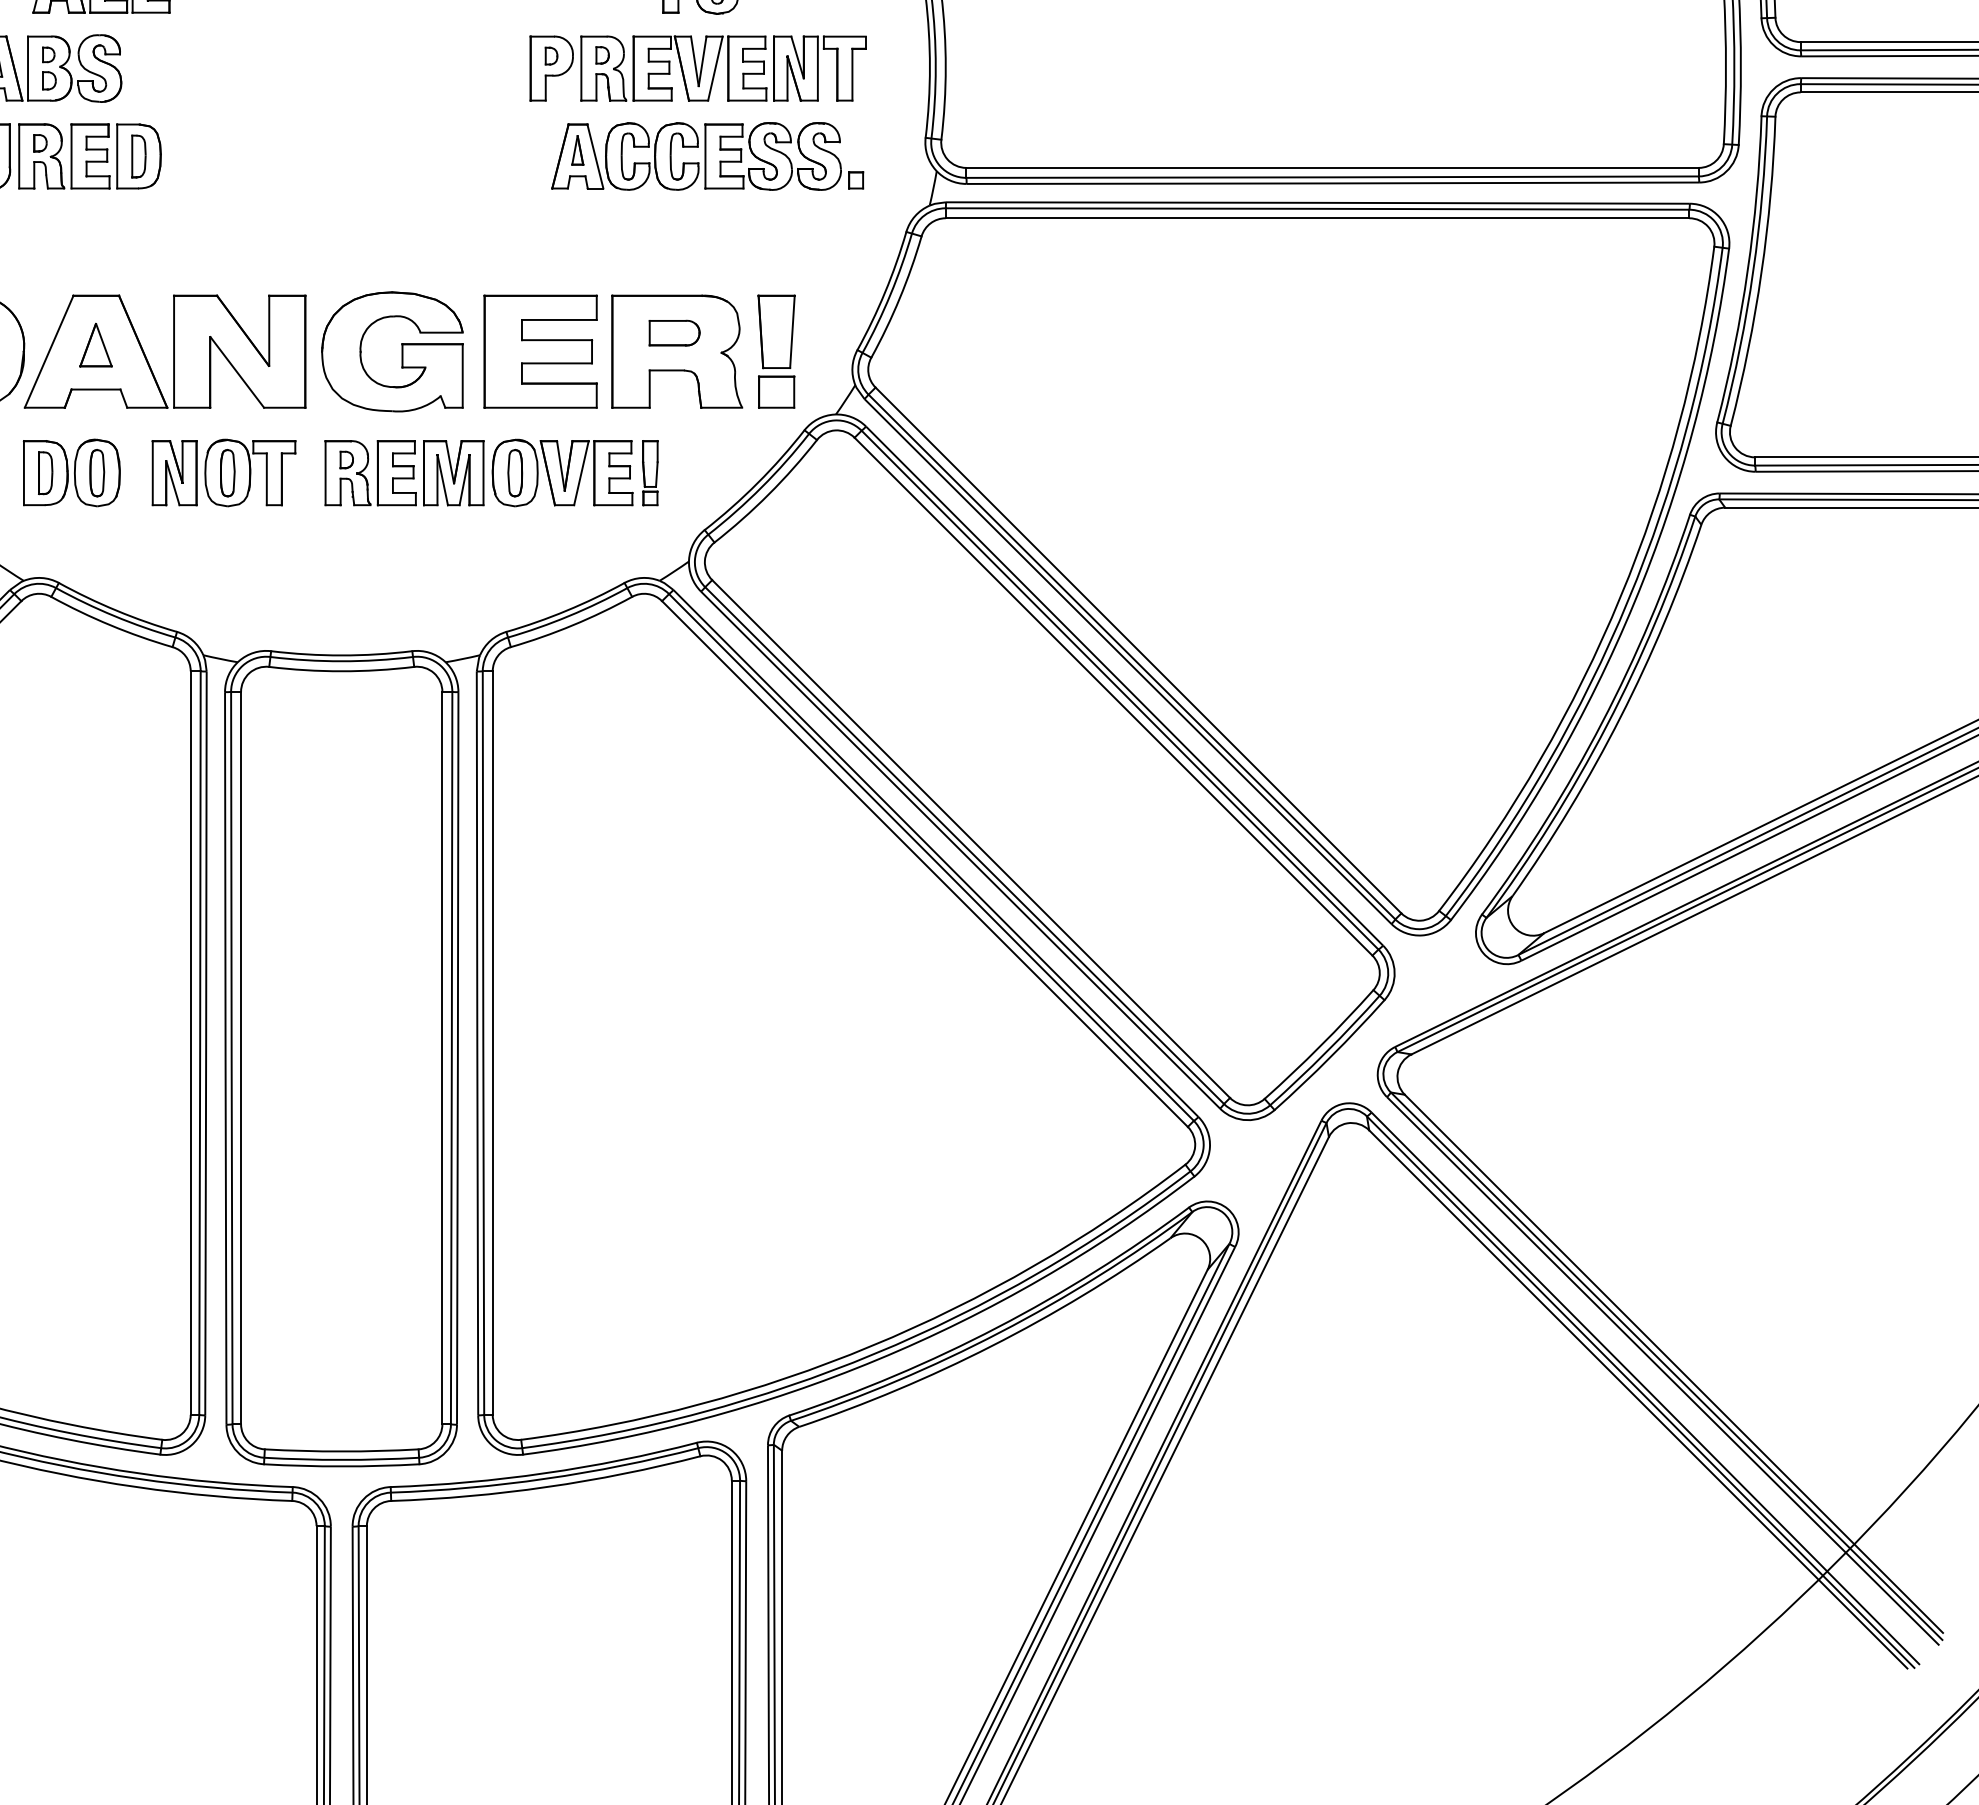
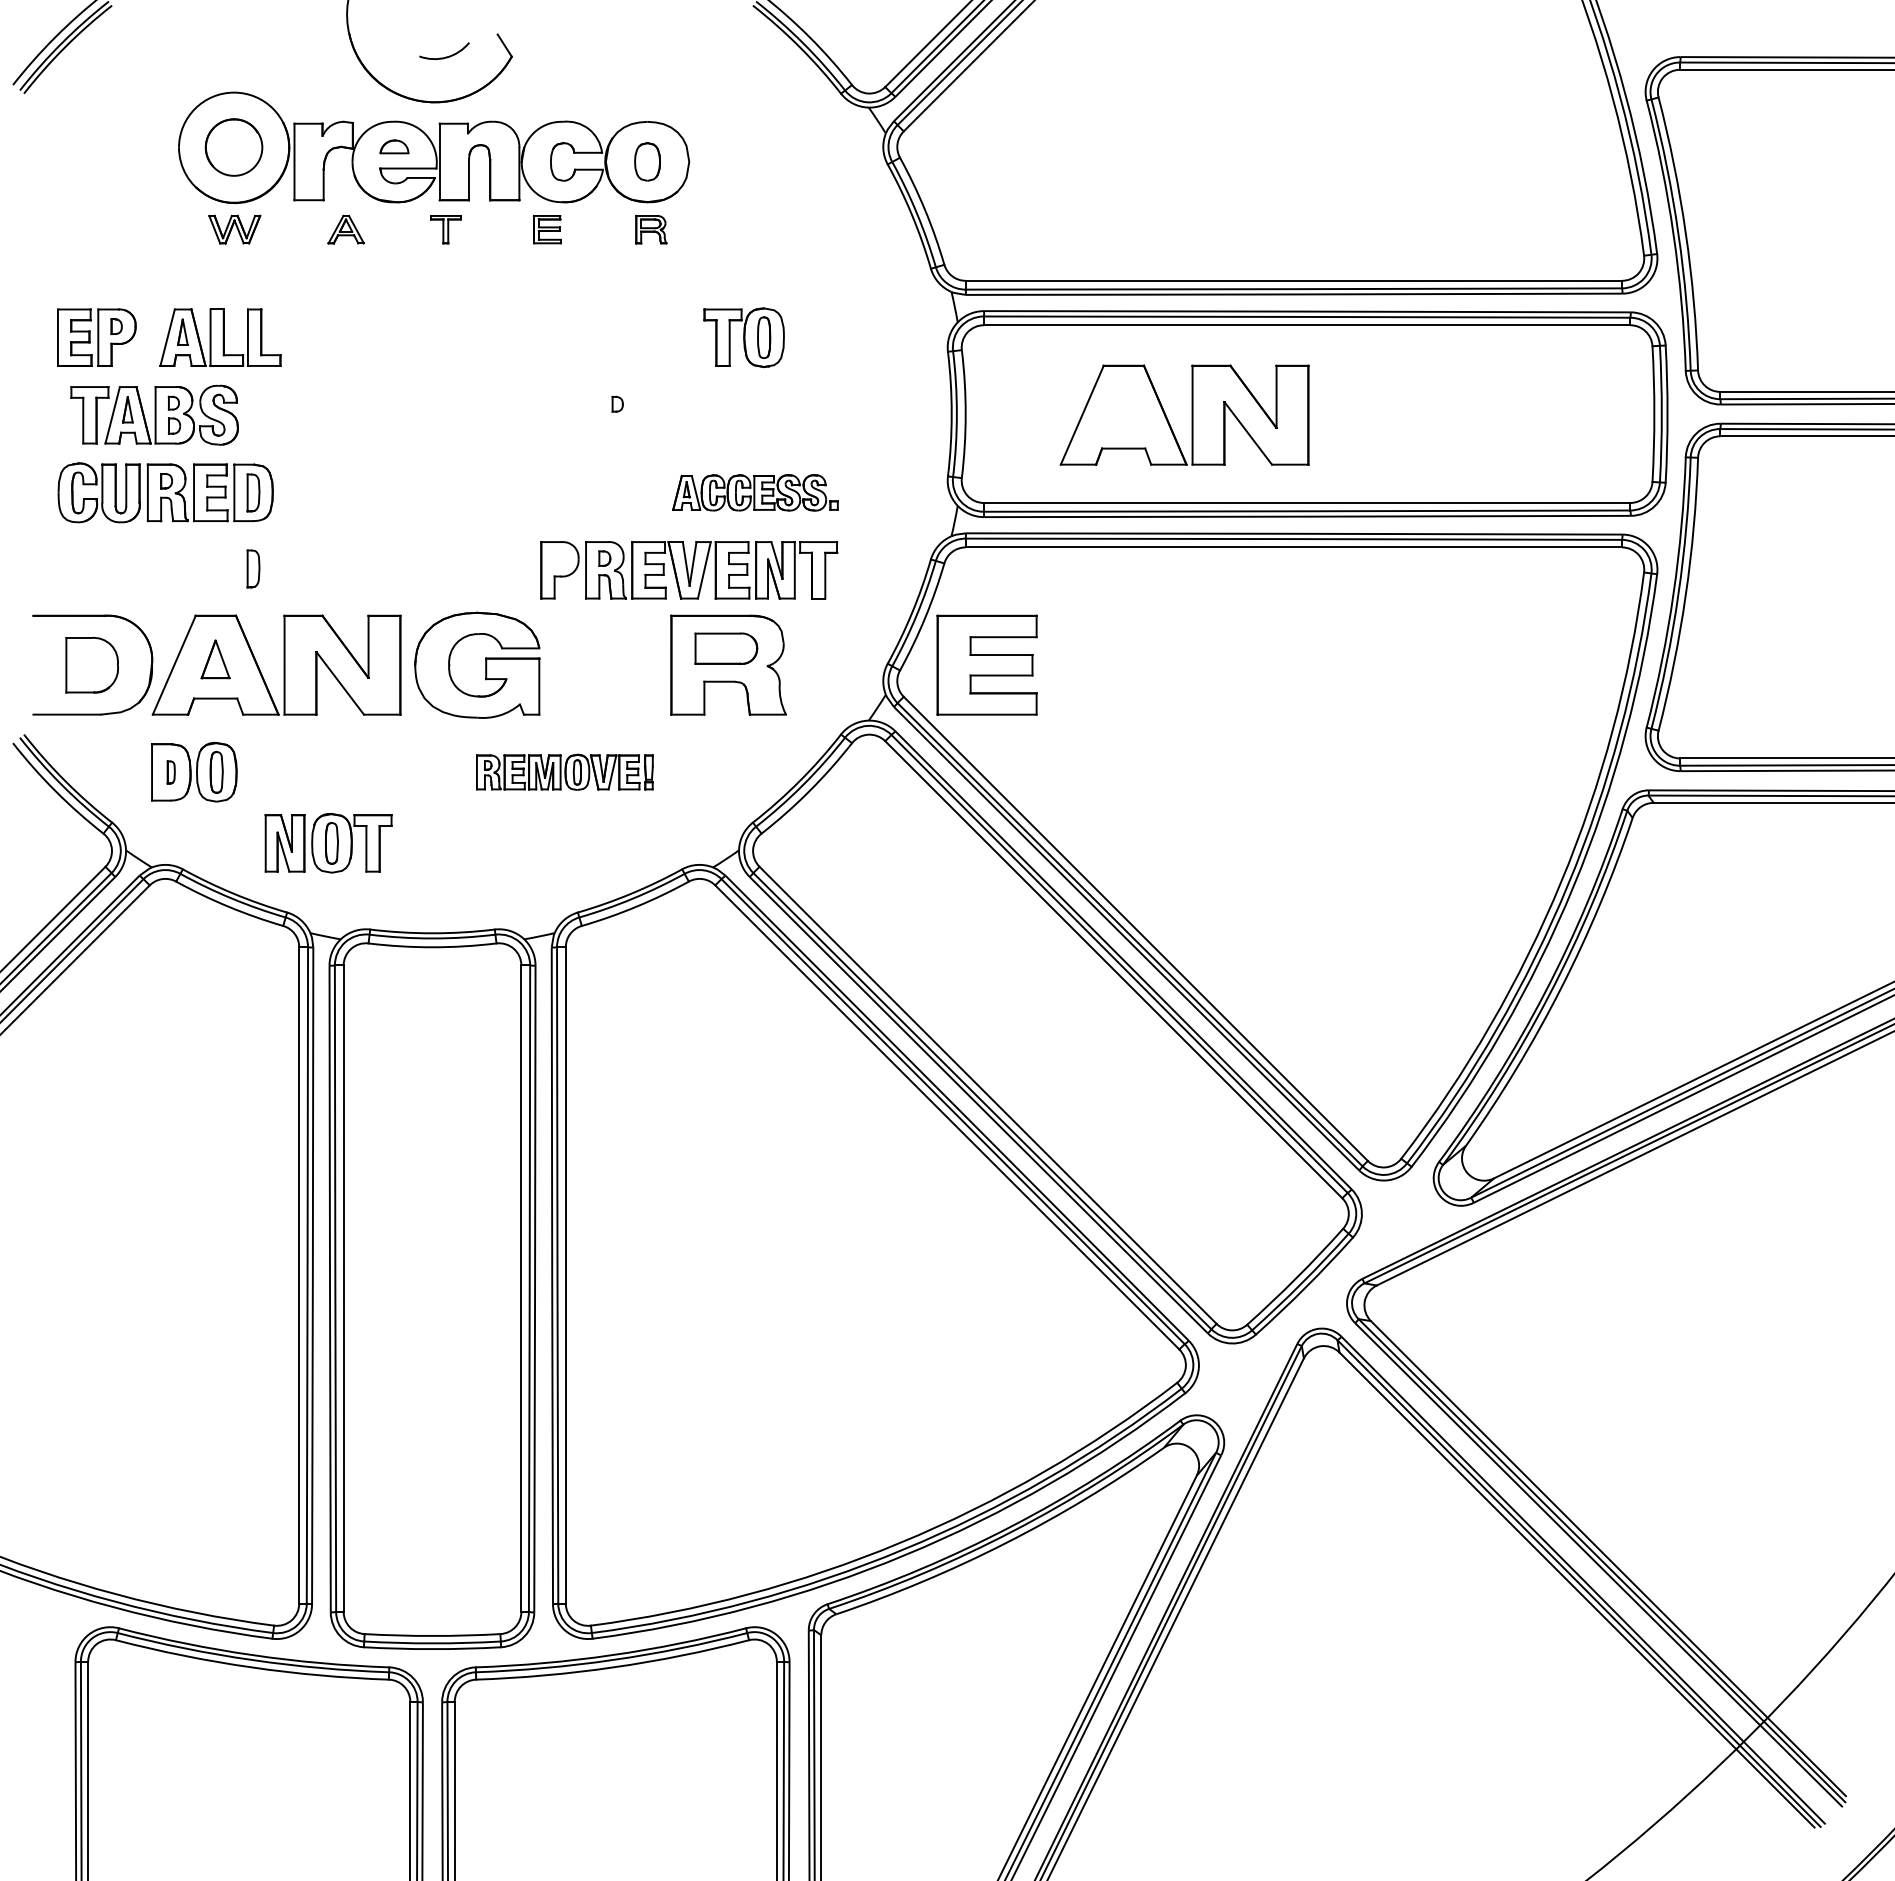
part: (1201, 67) -> (1191, 414), added
part: (698, 68) -> (689, 570), moved
part: (707, 156) -> (755, 492), size x0.6
part: (138, 242) -> (253, 568), added
part: (674, 332) -> (726, 648), size x1.4
part: (539, 350) -> (986, 664), moved
part: (776, 350) -> (816, 664), removed
part: (46, 473) -> (171, 772), size x0.6
part: (223, 473) -> (328, 843), moved
part: (491, 473) -> (564, 772), size x0.6

